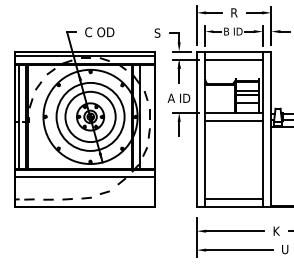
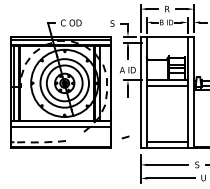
line: (233, 59) -> (166, 42), removed
line: (104, 192) -> (125, 137), moved
text: (276, 230) -> (197, 164), K -> S

